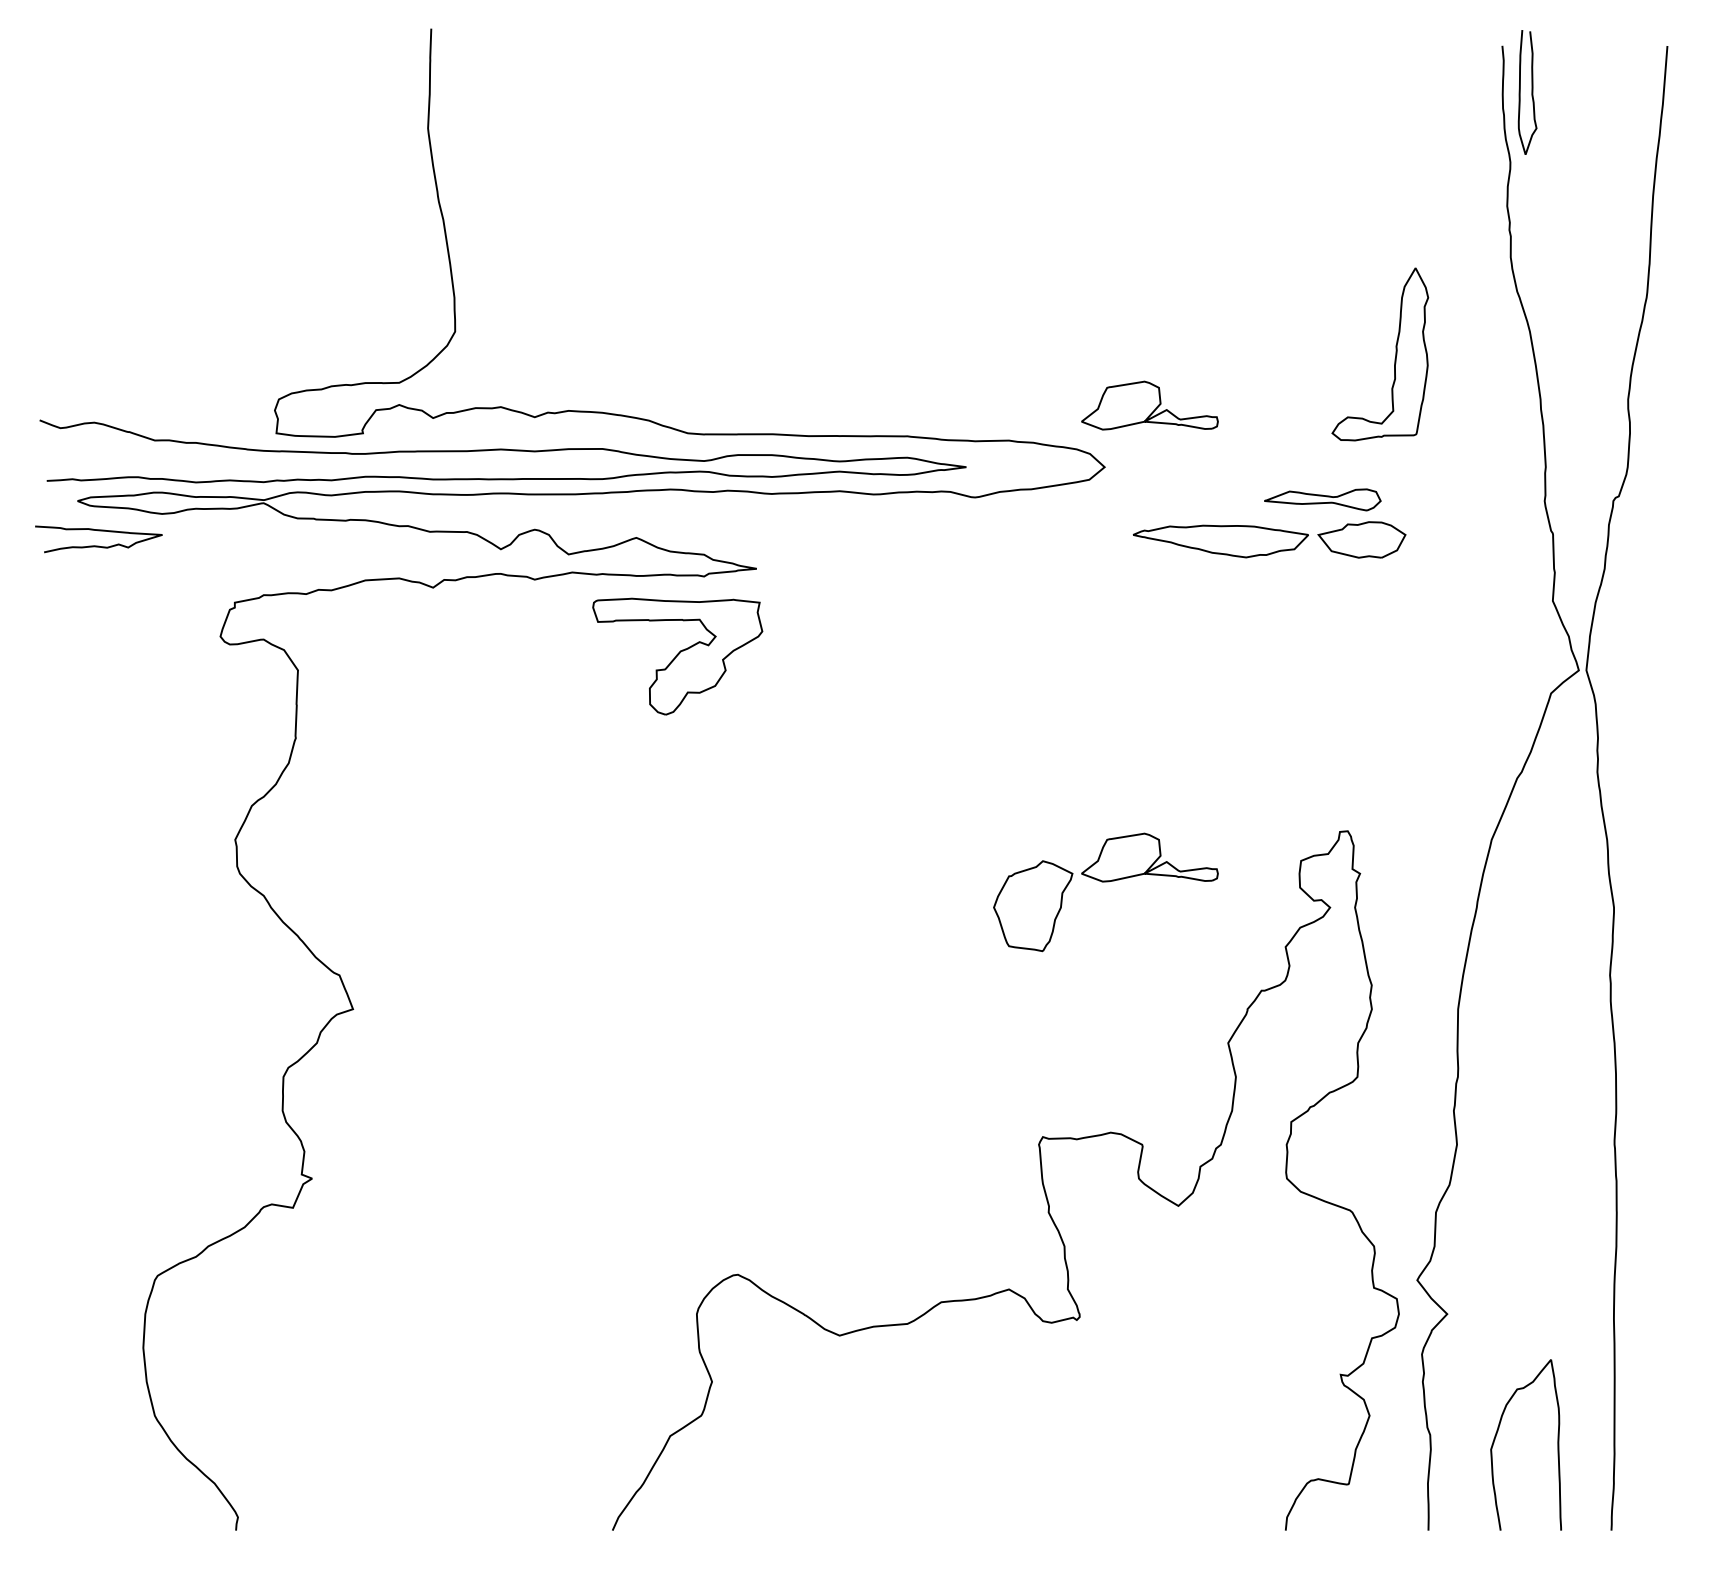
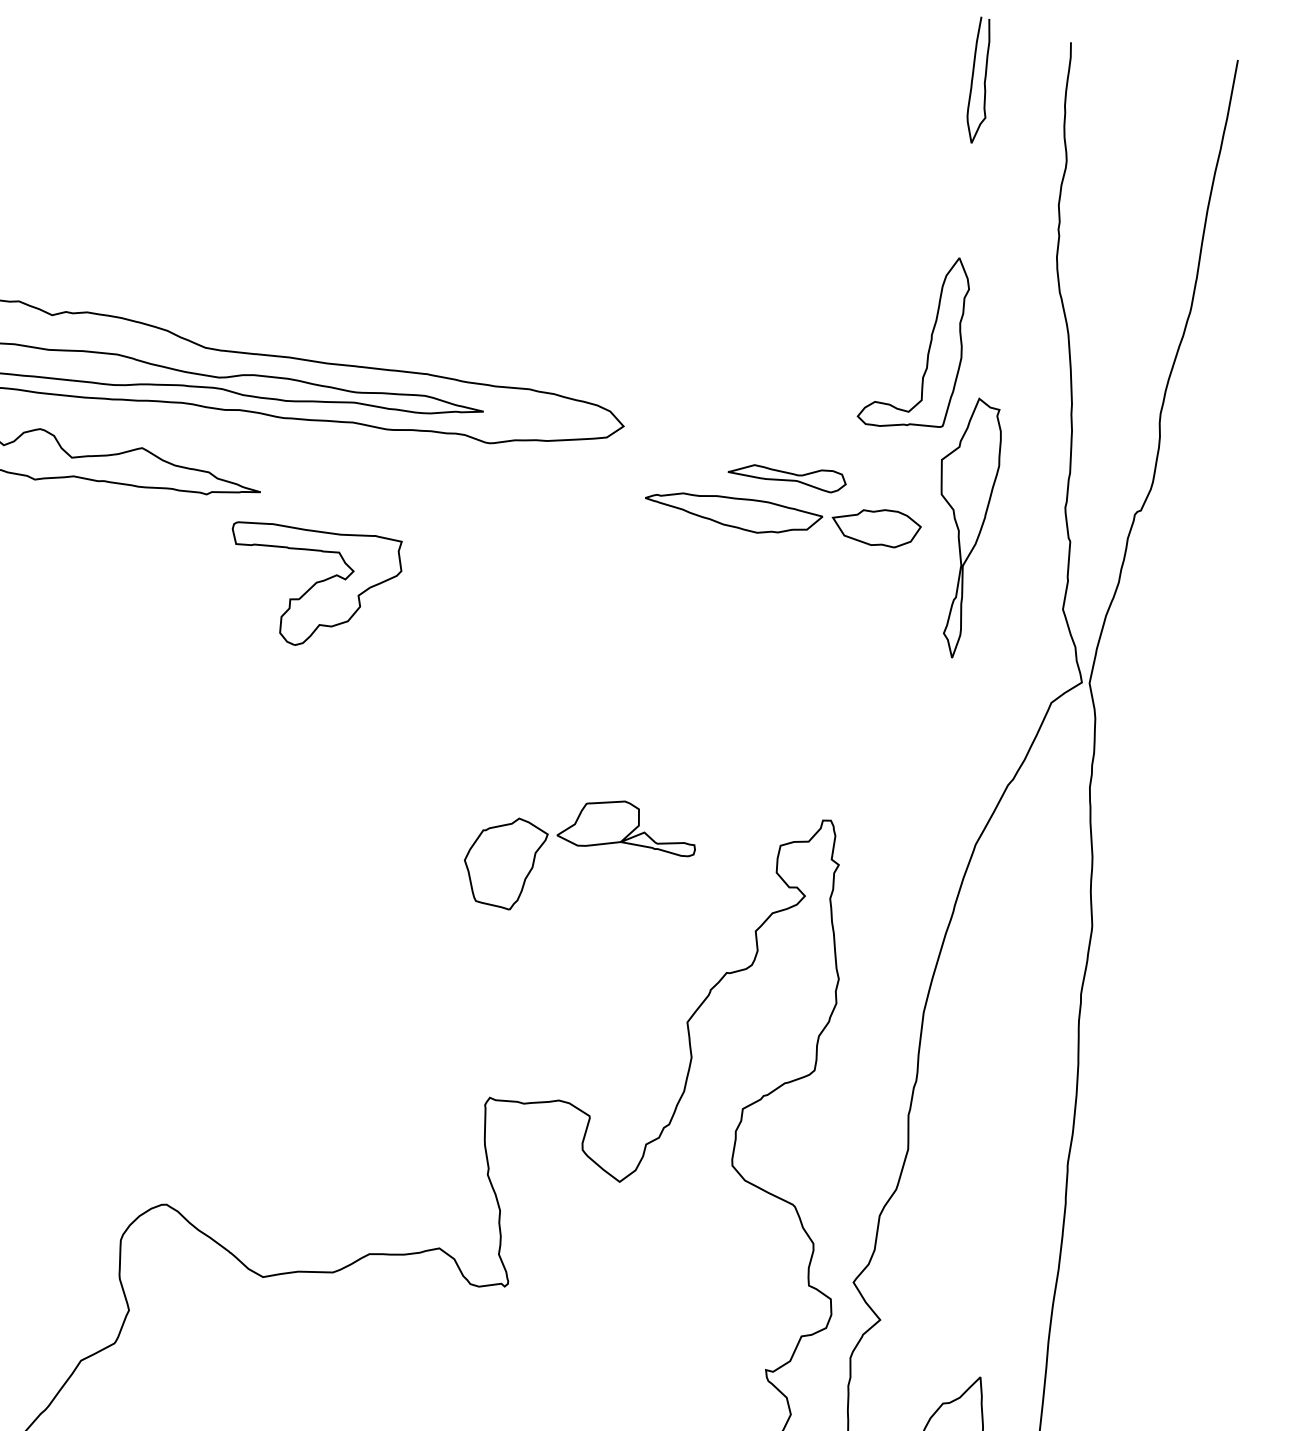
curve: (1531, 92) -> (984, 80), moved
part: (1149, 405) -> (675, 368), removed
part: (1322, 499) -> (787, 476), moved
part: (1447, 530) -> (963, 526), added
part: (677, 656) -> (312, 587), moved

